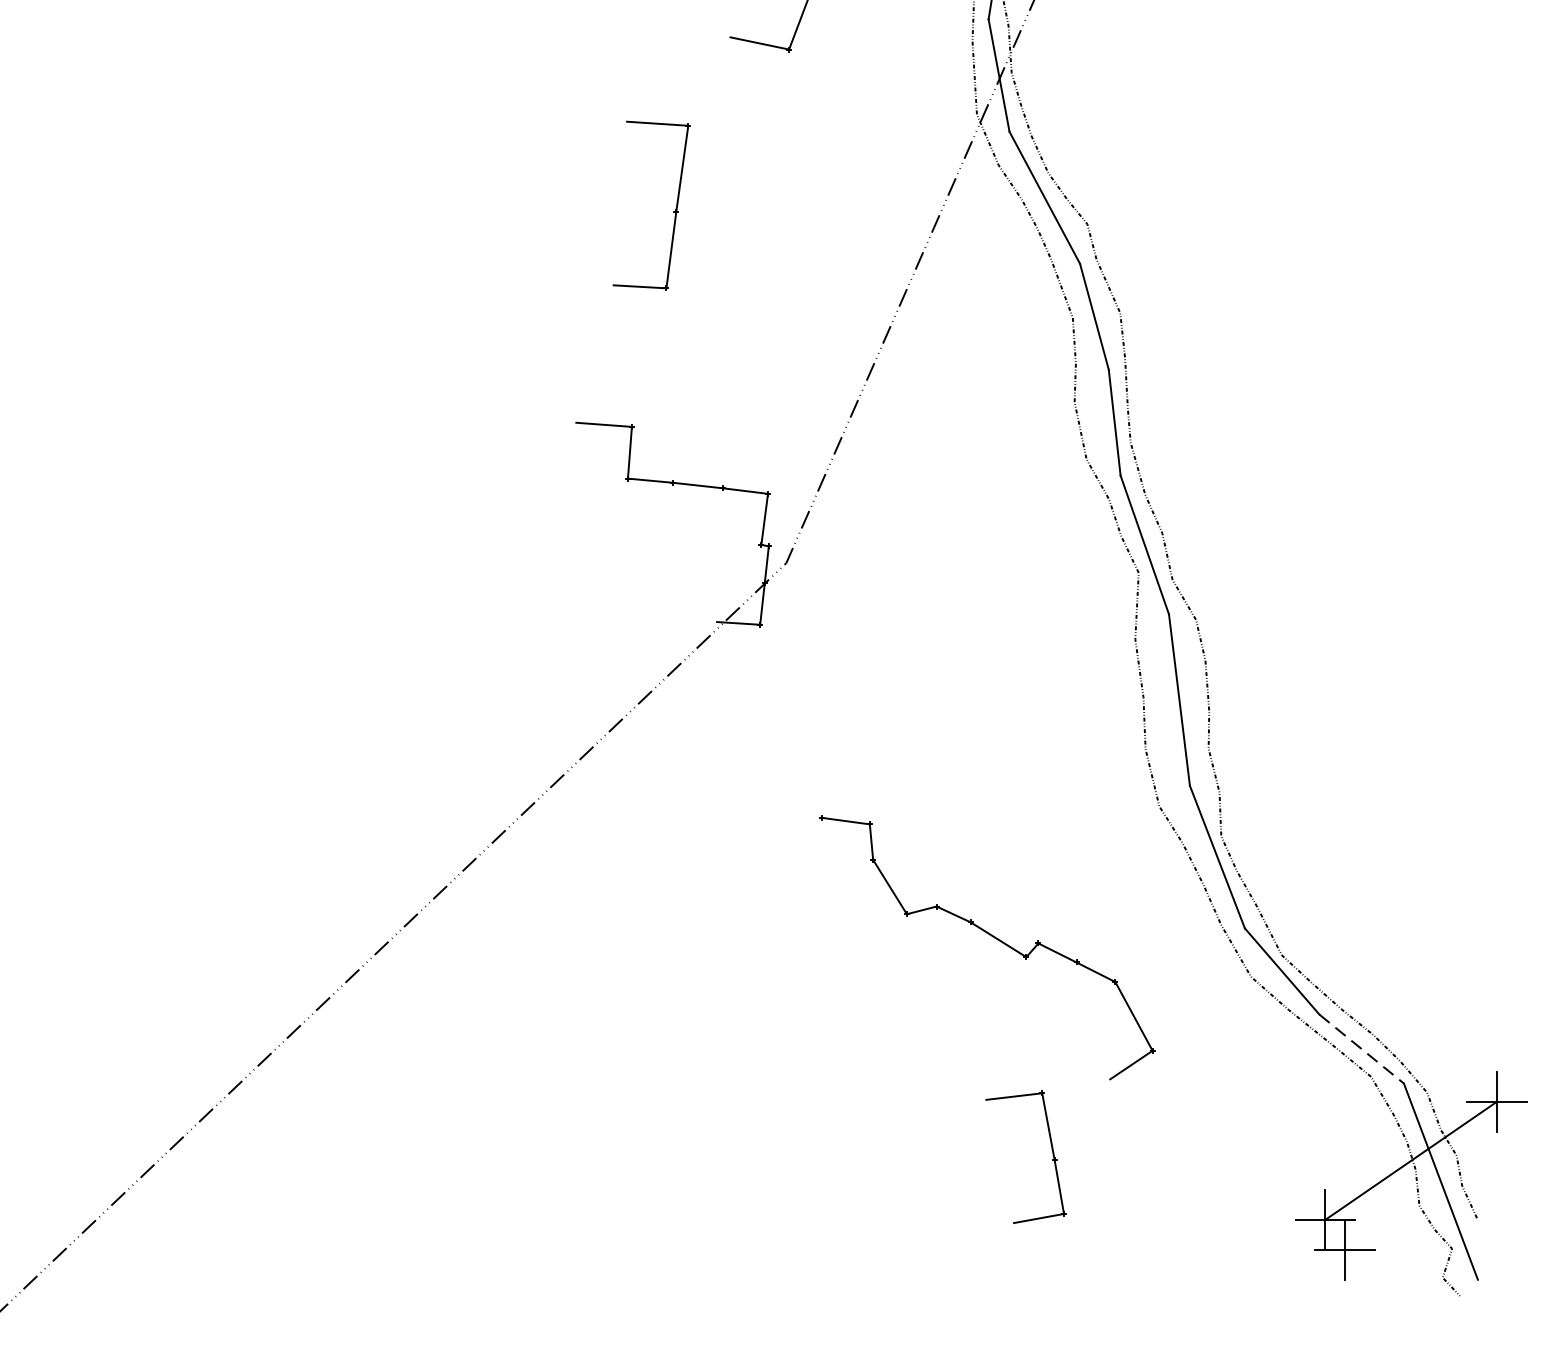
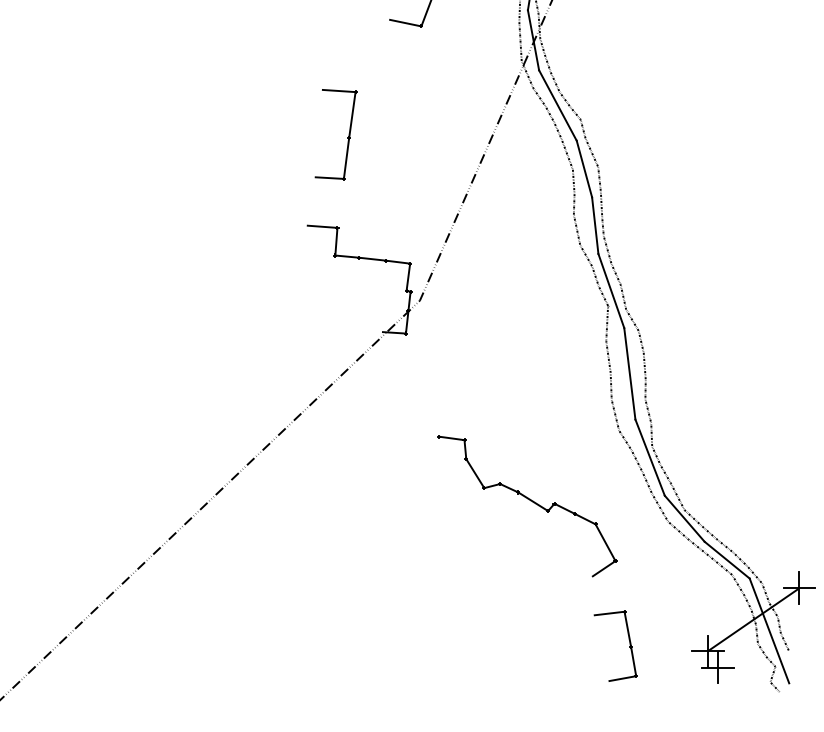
part: (673, 210) -> (347, 137), moved
line: (1362, 1049) -> (727, 560), dashed -> solid
part: (1051, 1156) -> (629, 645), moved

